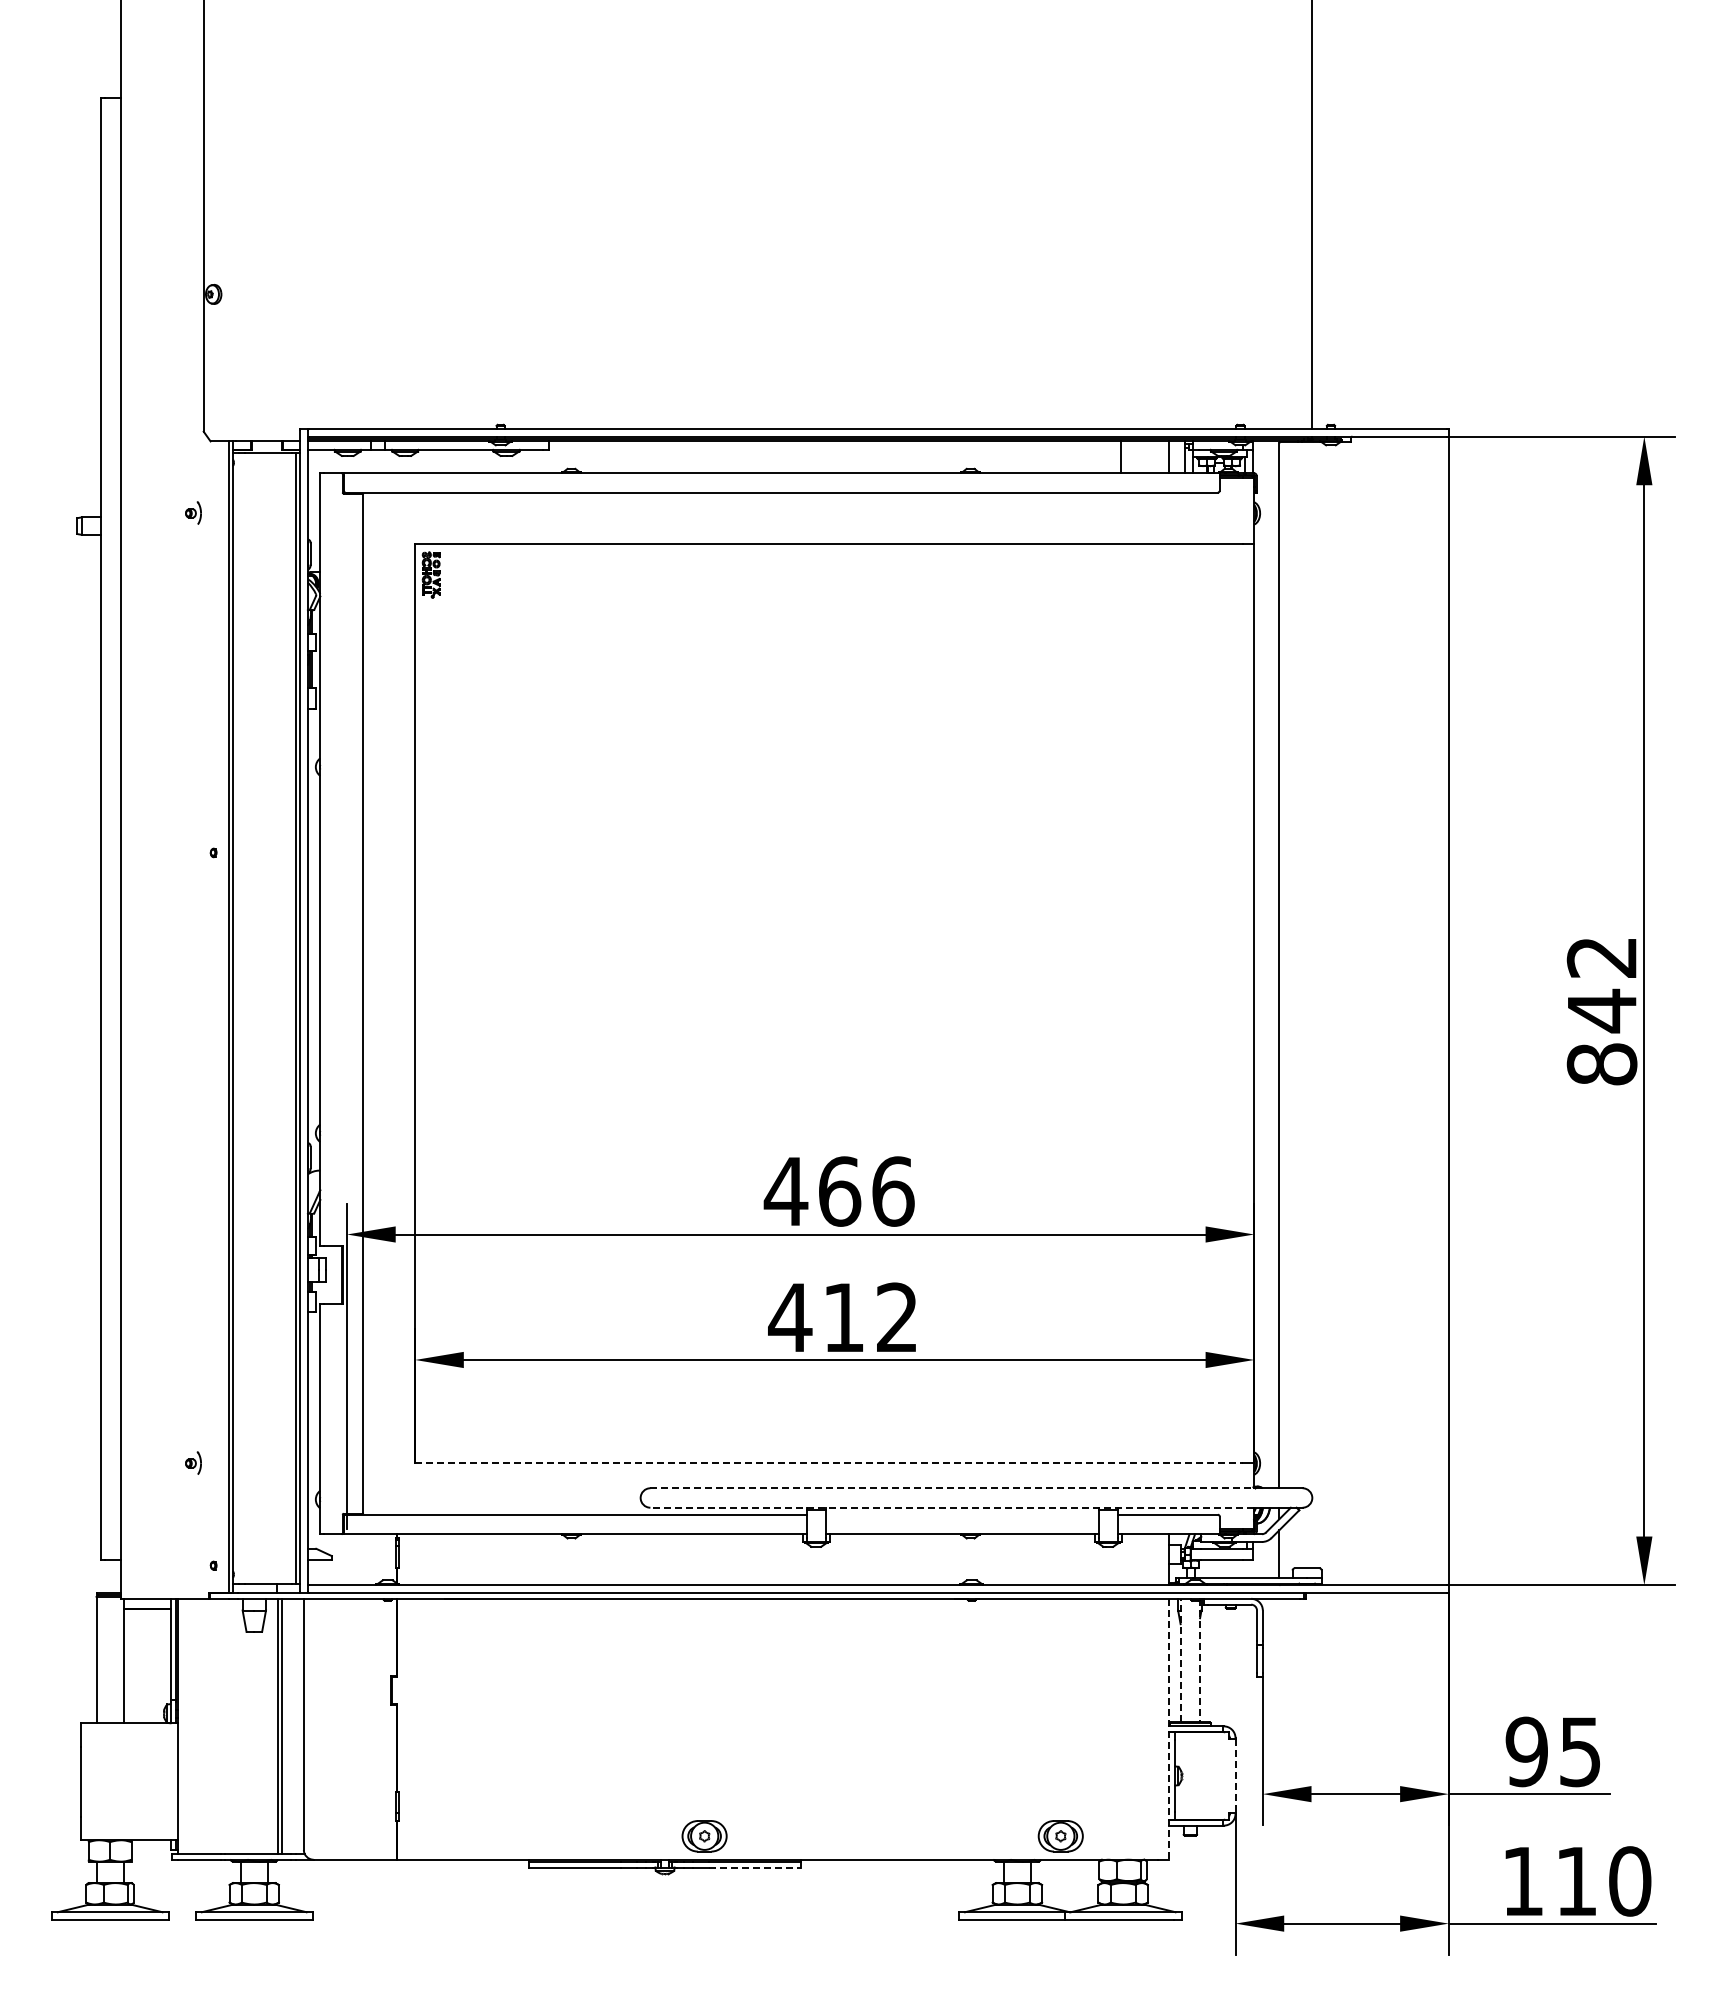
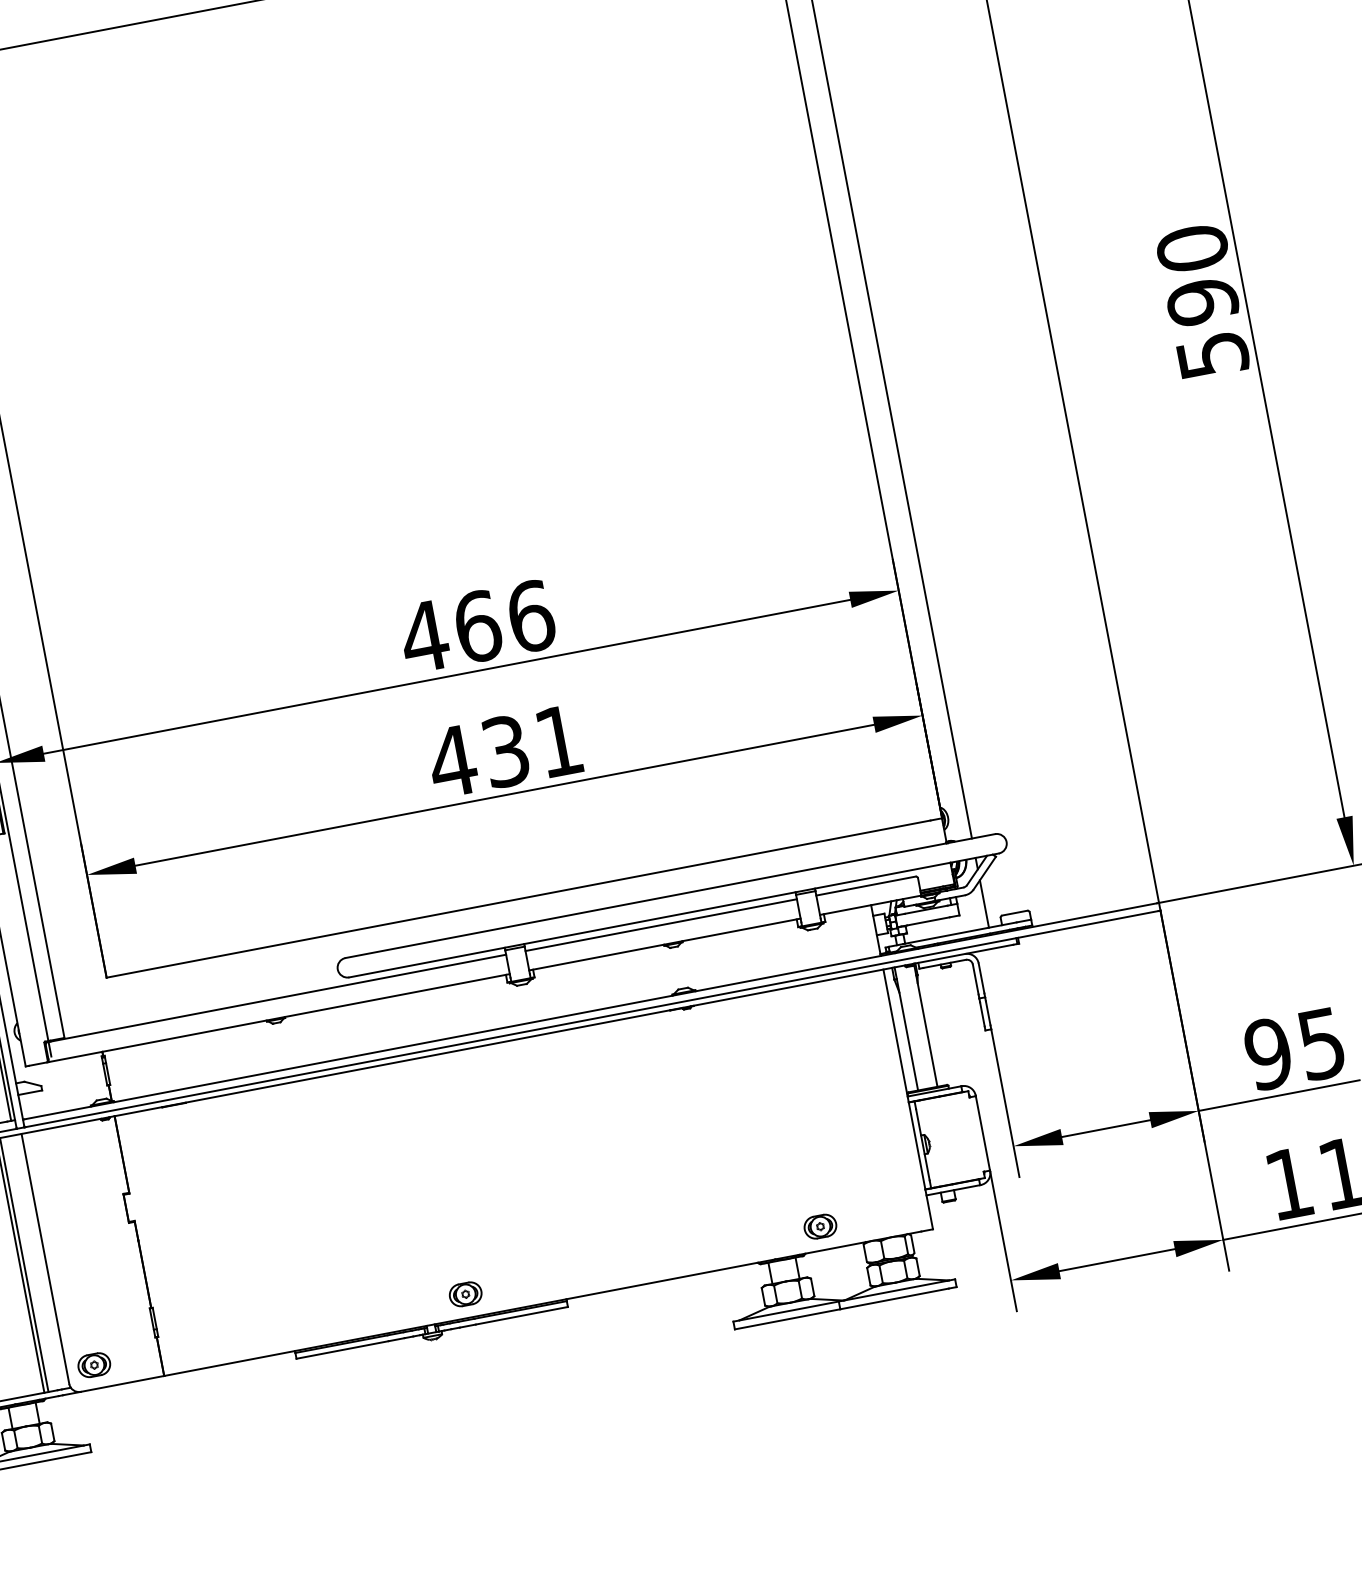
text: (1601, 1010) -> (1201, 301), 842 -> 590
text: (869, 1317) -> (531, 746), 412 -> 431
line: (828, 1463) -> (518, 899), dashed -> solid
line: (952, 1488) -> (646, 900), dashed -> solid
line: (952, 1507) -> (650, 919), dashed -> solid
line: (962, 1514) -> (661, 924), added
line: (1180, 1660) -> (906, 1028), dashed -> solid
line: (1200, 1660) -> (926, 1025), dashed -> solid
line: (1169, 1729) -> (908, 1099), dashed -> solid
line: (1235, 1776) -> (983, 1133), dashed -> solid
part: (331, 1836) -> (94, 1365), added
part: (704, 1836) -> (465, 1294), size x0.71
part: (1060, 1836) -> (820, 1226), size x0.71
line: (755, 1867) -> (522, 1315), dashed -> solid

